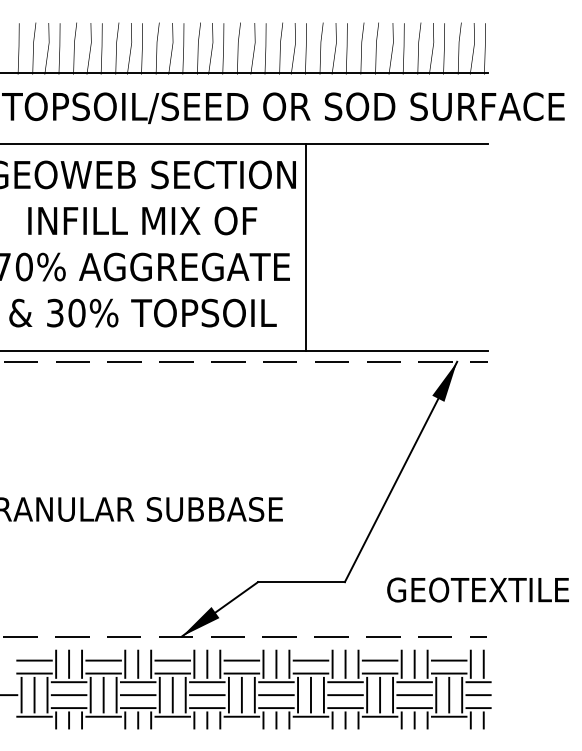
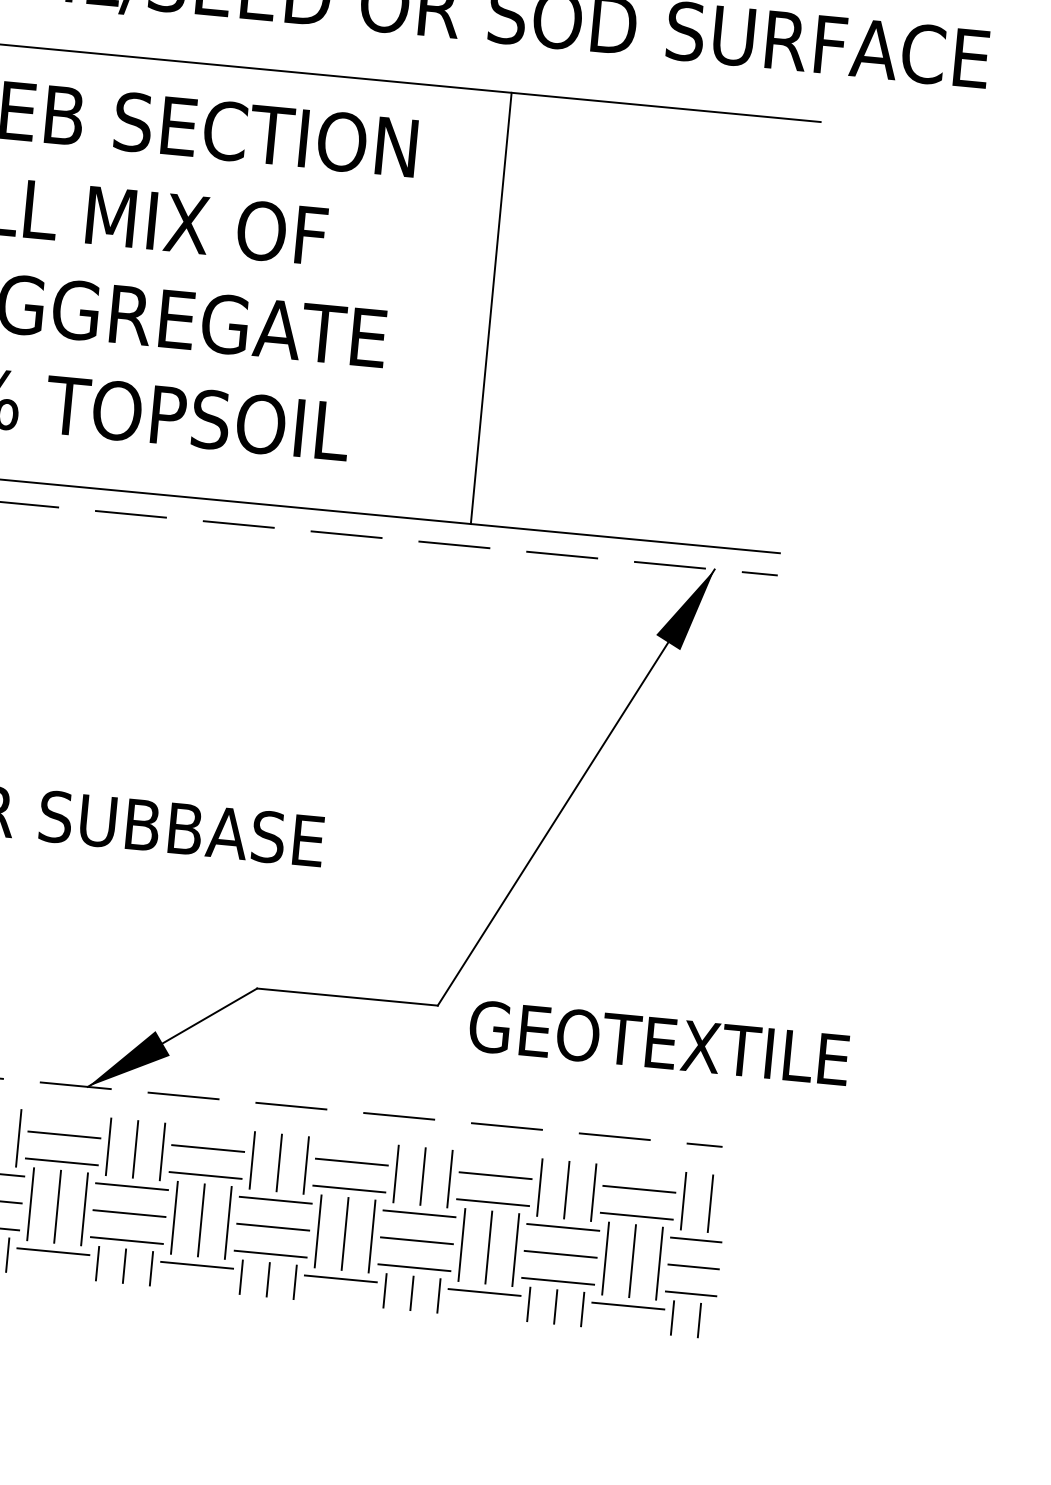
line: (305, 247) -> (490, 308), moved
text: (477, 589) -> (658, 1041), moved

